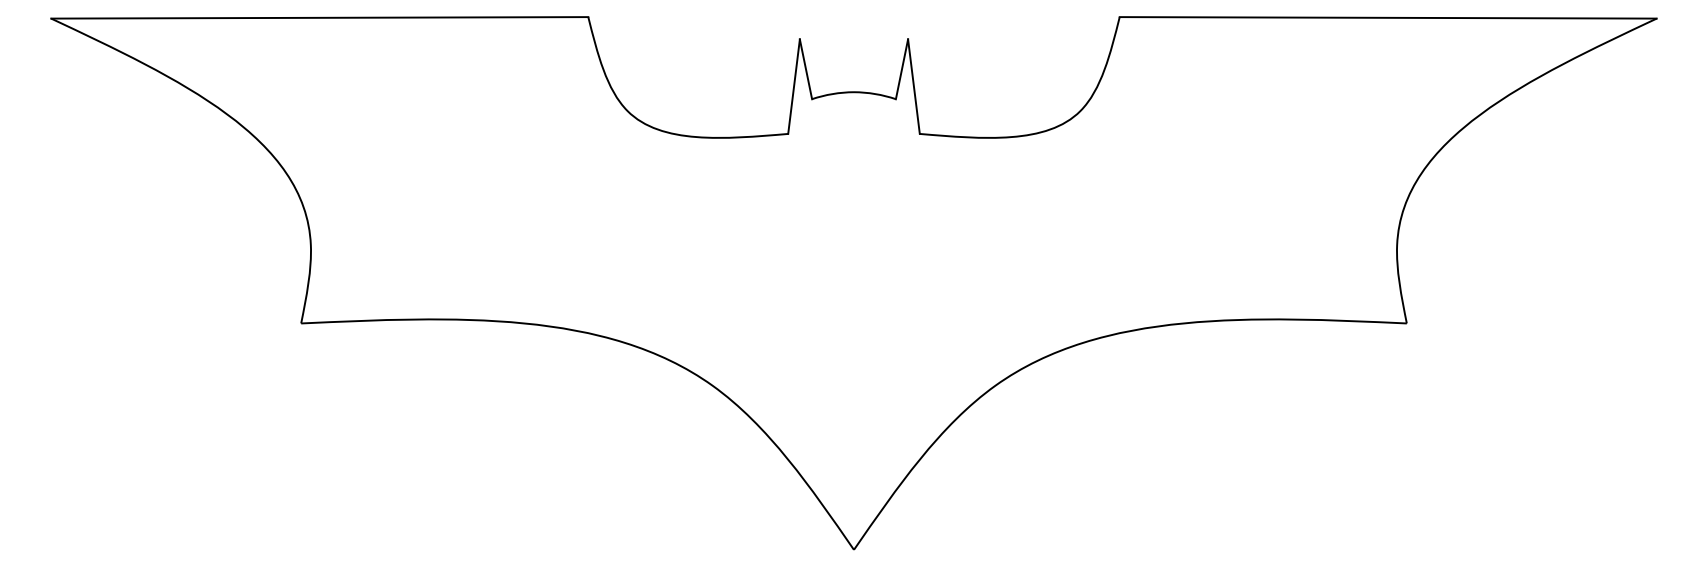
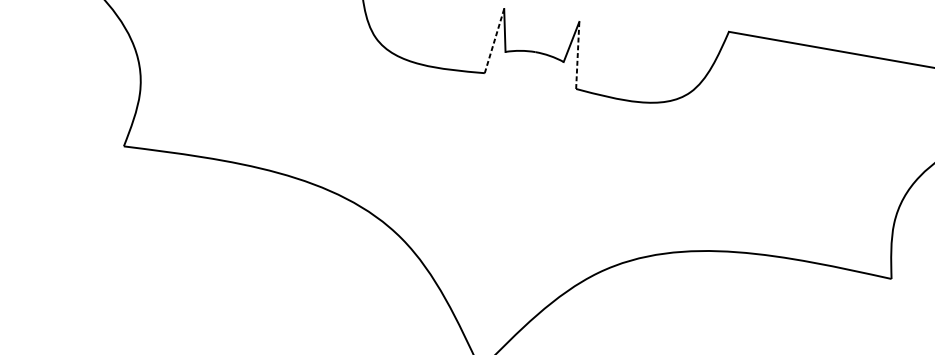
line: (794, 86) -> (494, 41), solid -> dashed
line: (913, 86) -> (577, 55), solid -> dashed

